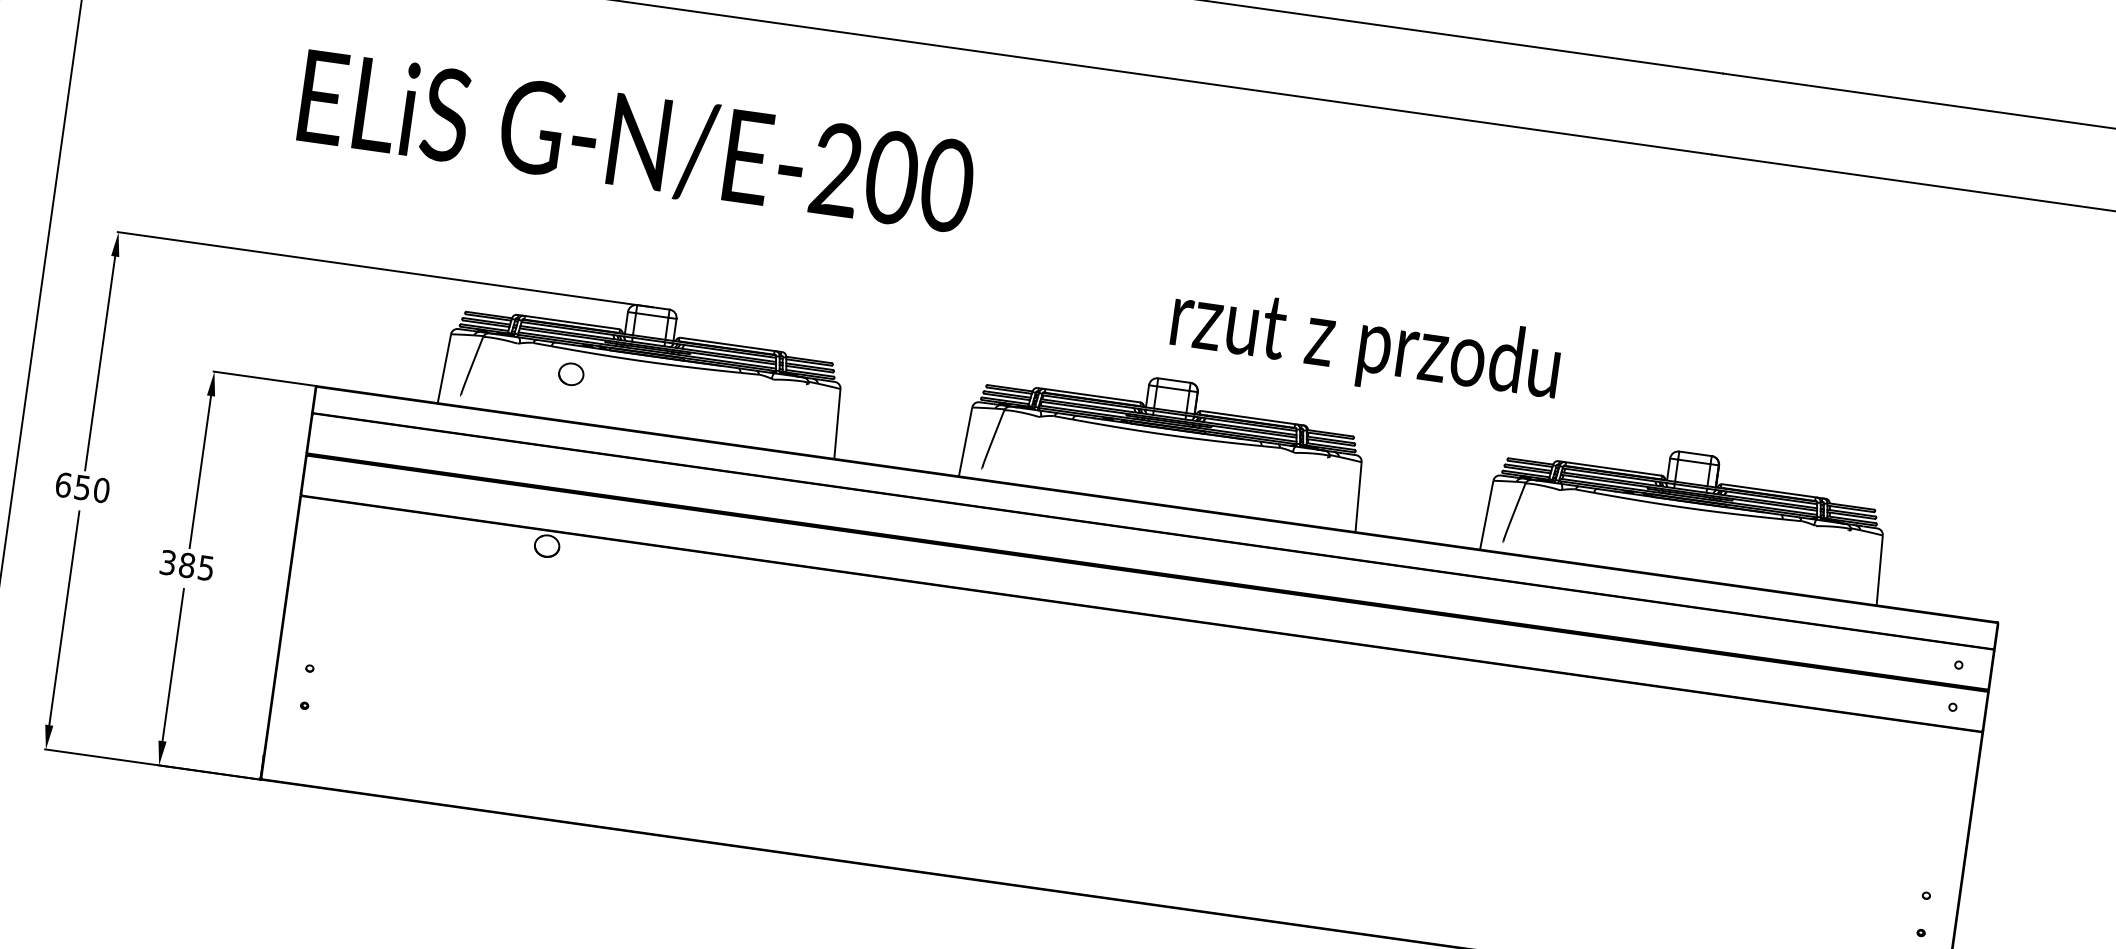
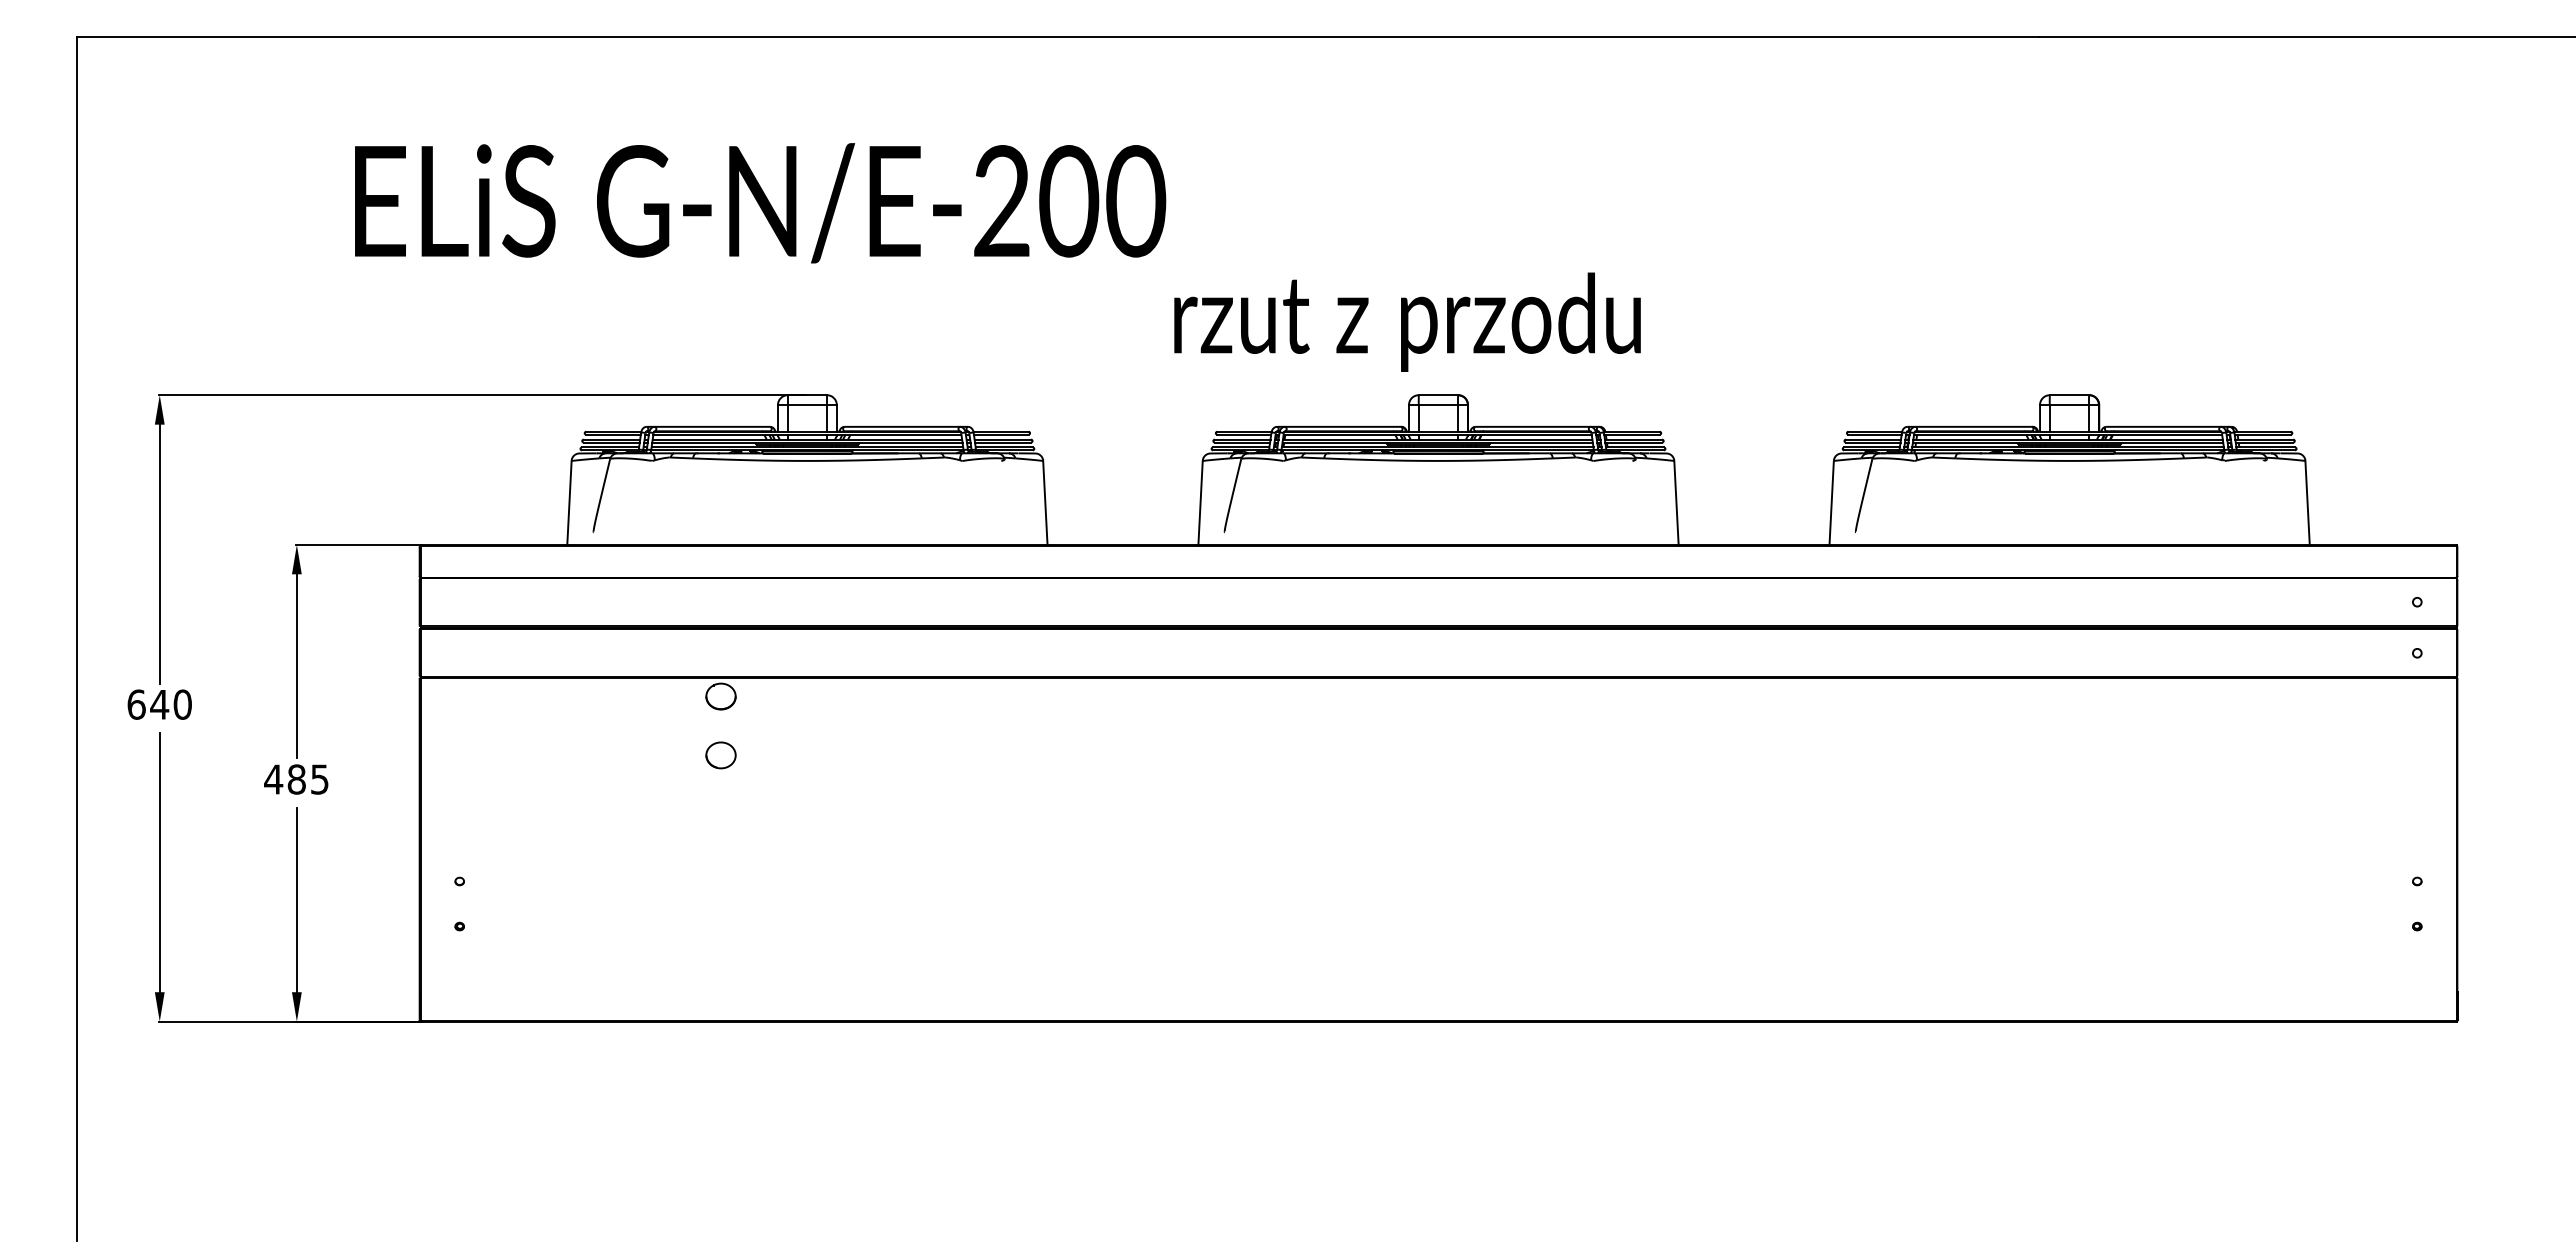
text: (1365, 345) -> (1407, 321), moved
part: (570, 374) -> (720, 755), moved
text: (82, 487) -> (159, 704), 650 -> 640
text: (167, 562) -> (273, 779), 385 -> 485

